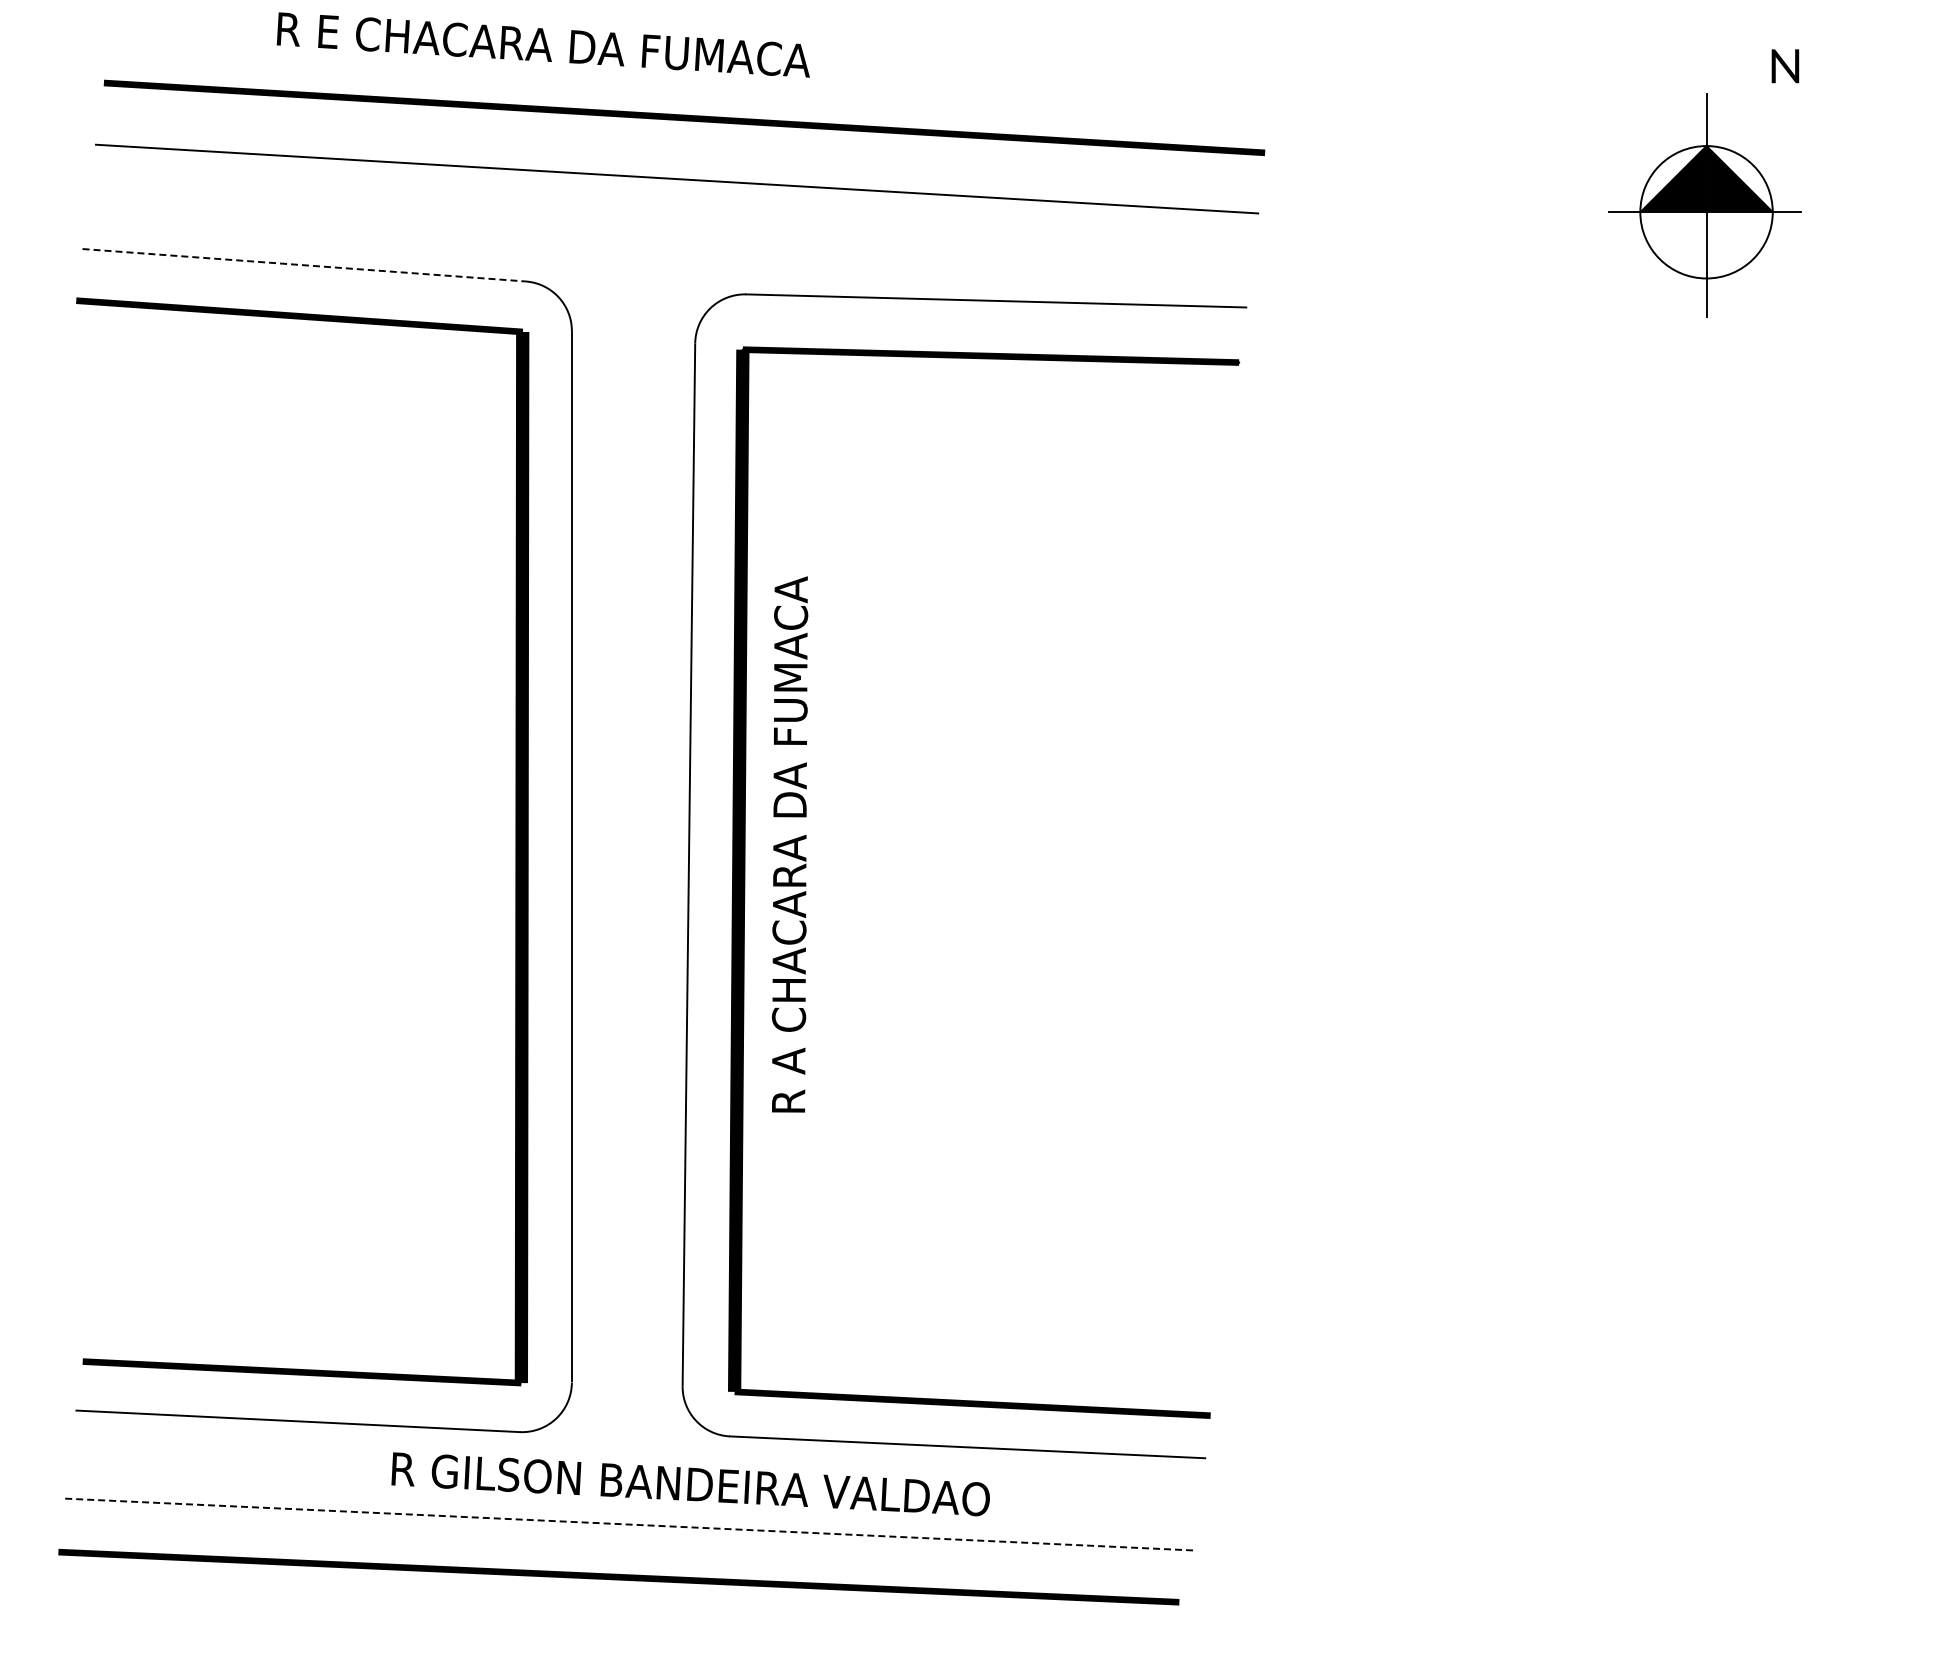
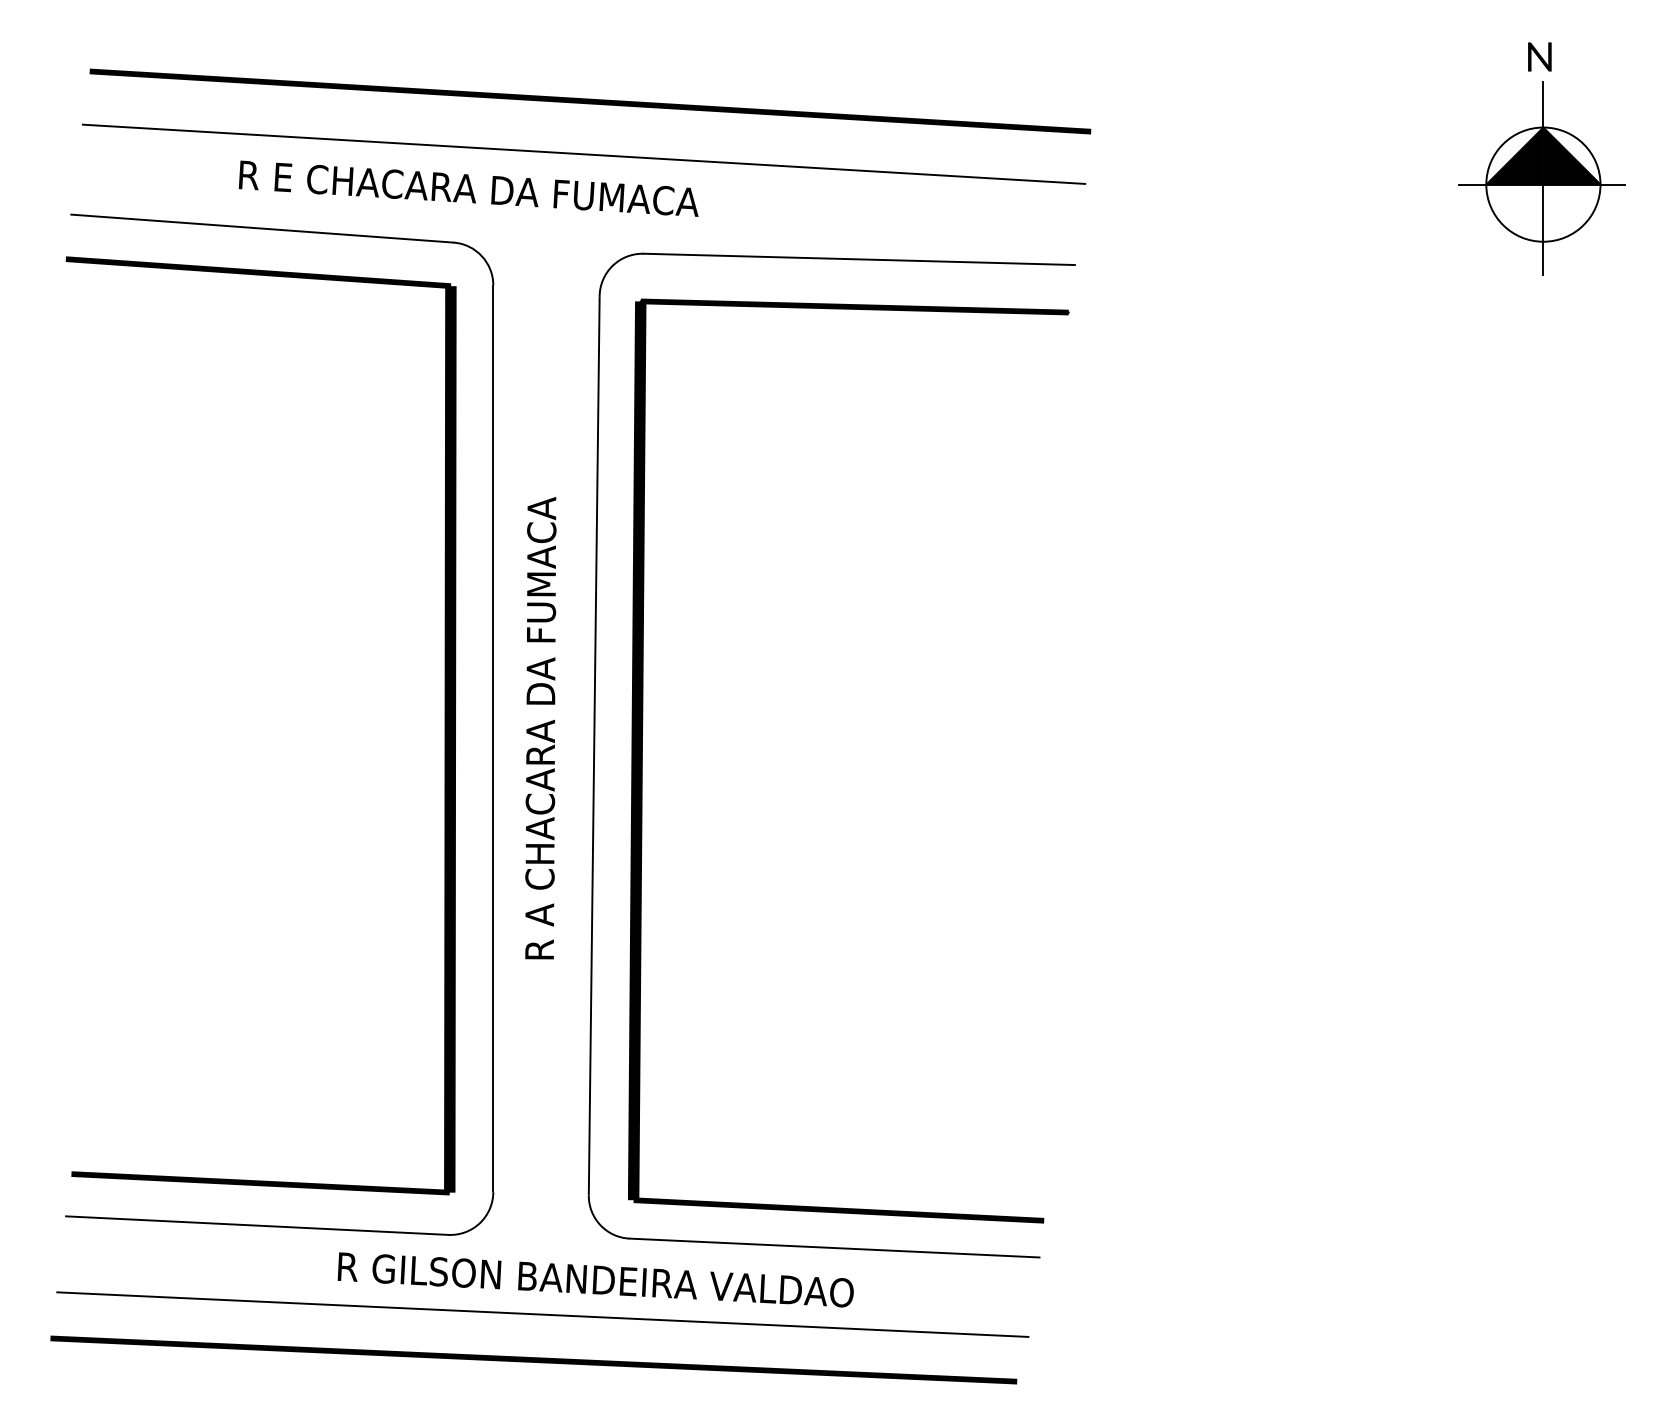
text: (542, 44) -> (467, 188), moved
part: (1704, 205) -> (1541, 178), moved
line: (304, 265) -> (262, 228), dashed -> solid
text: (790, 844) -> (541, 728), moved
line: (629, 1524) -> (542, 1314), dashed -> solid

